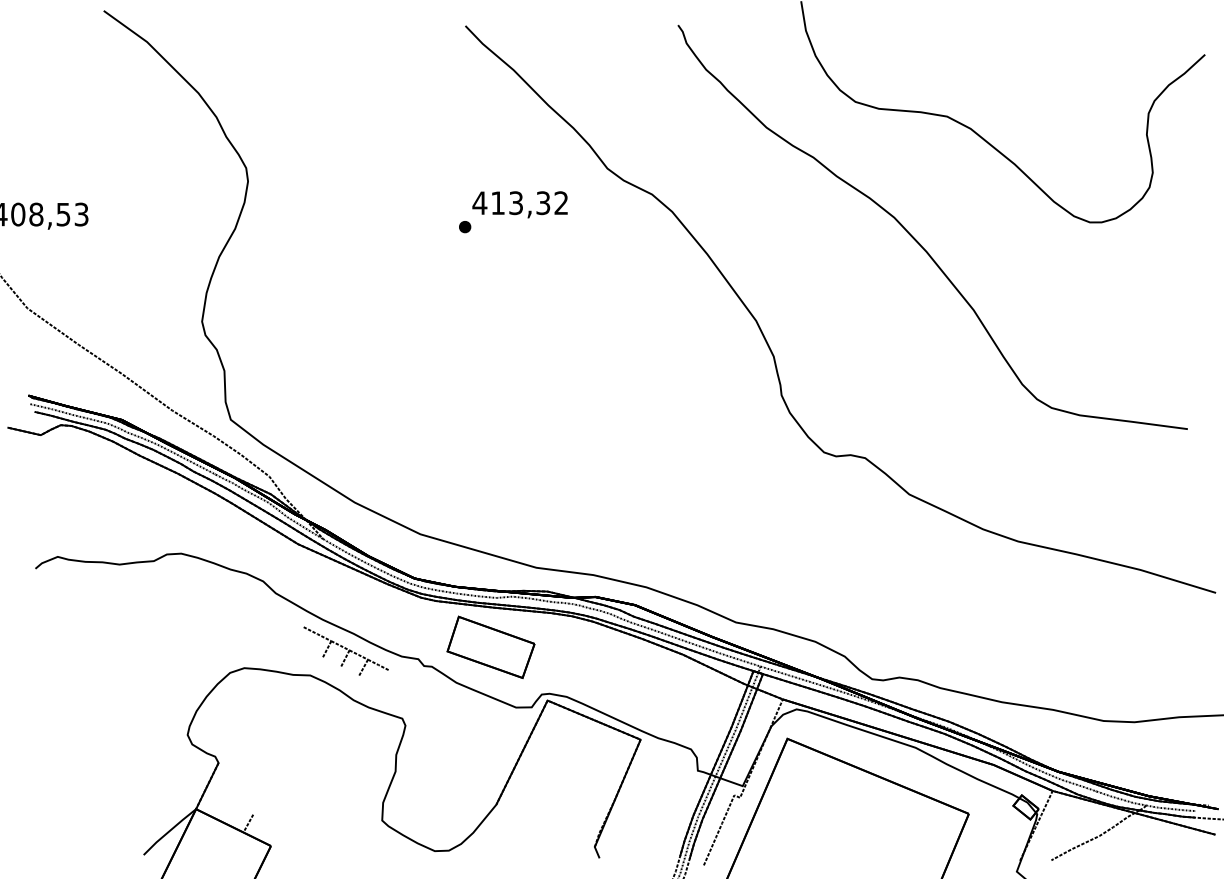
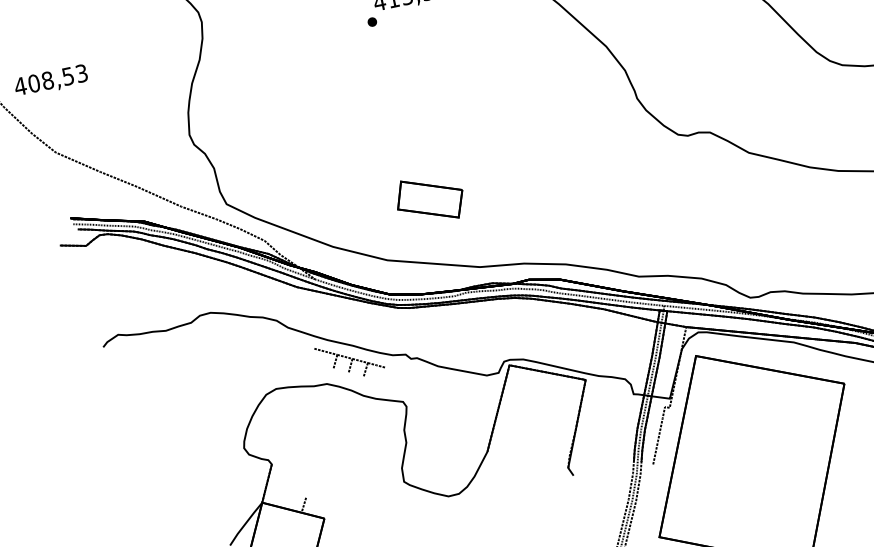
part: (490, 646) -> (429, 198), moved

